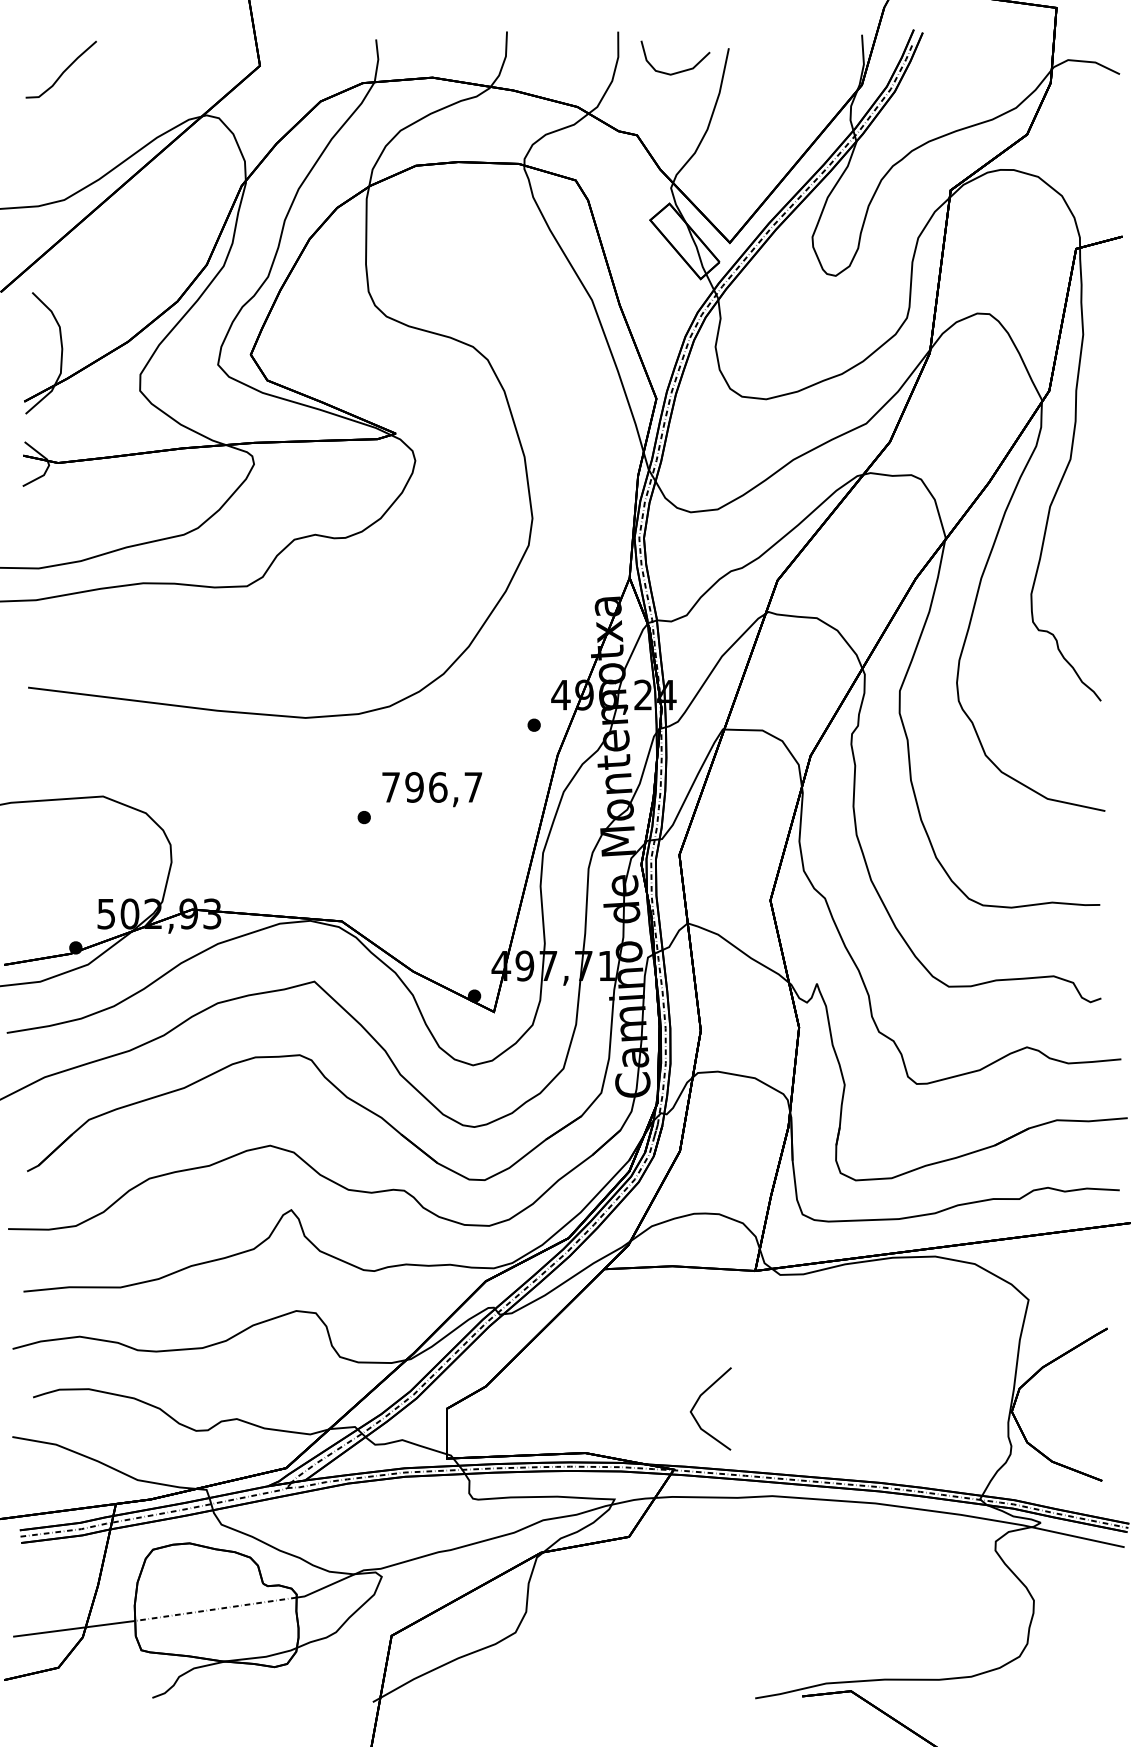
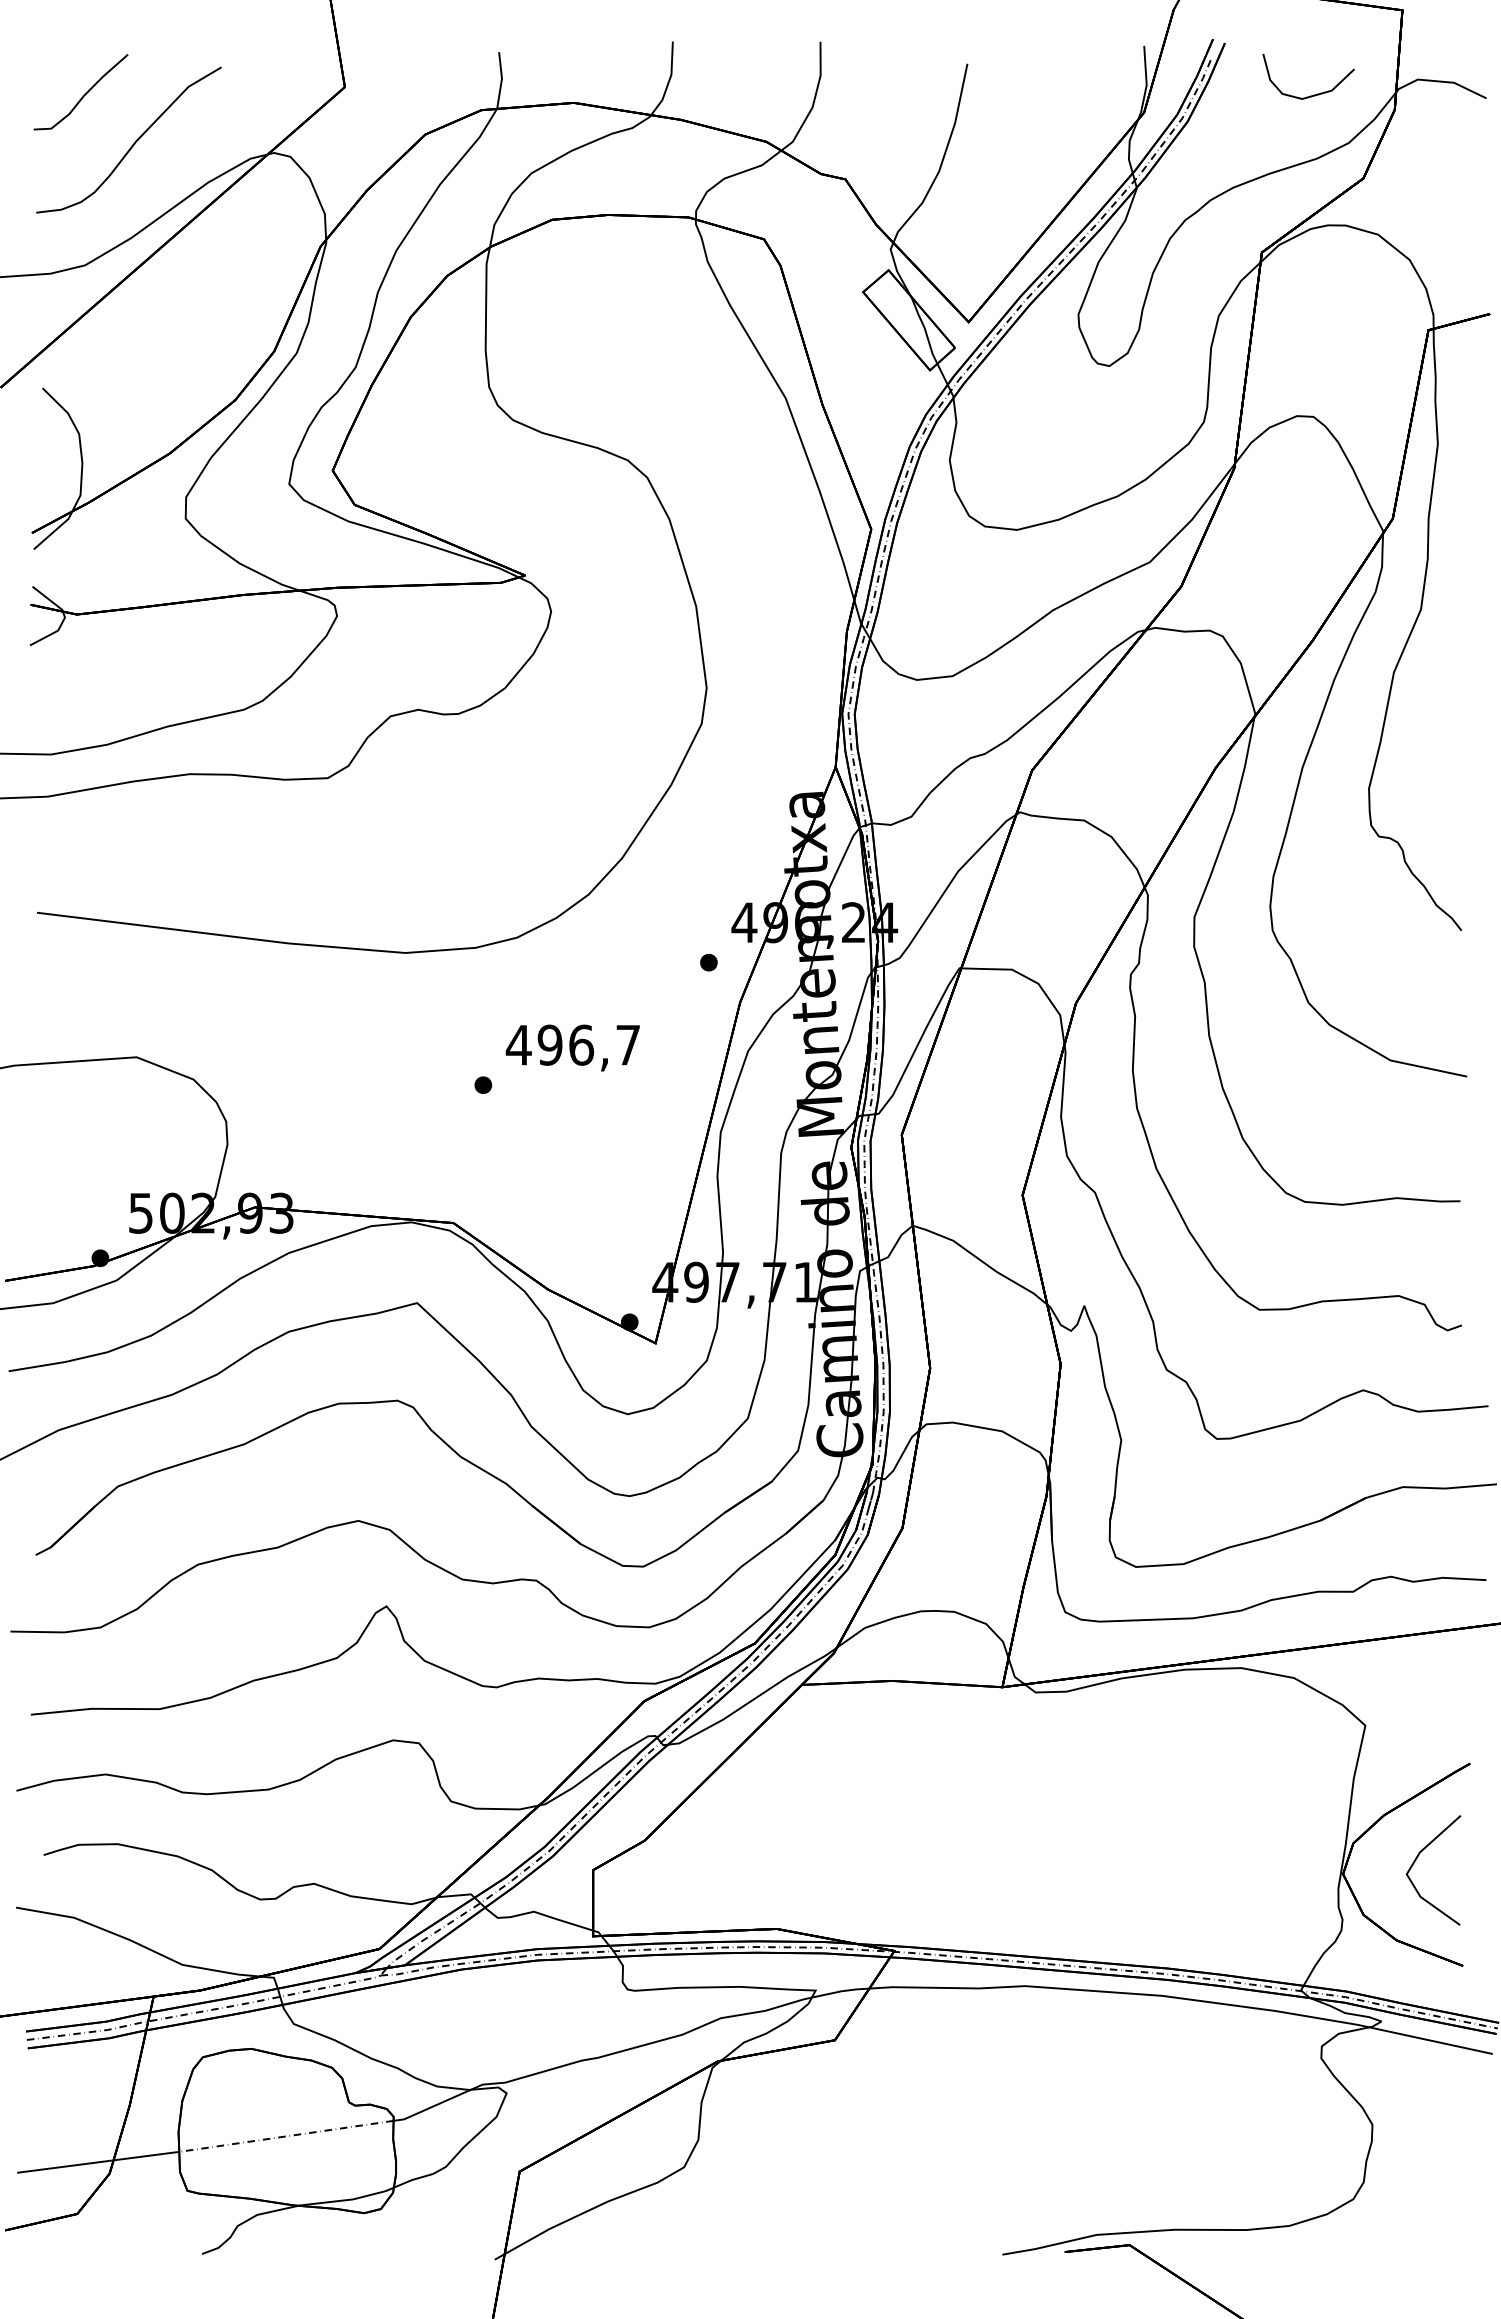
curve: (679, 71) -> (1313, 94), moved
curve: (100, 108) -> (133, 143), added
text: (390, 787) -> (518, 1045), 796,7 -> 496,7
line: (698, 1401) -> (1416, 1860), moved

